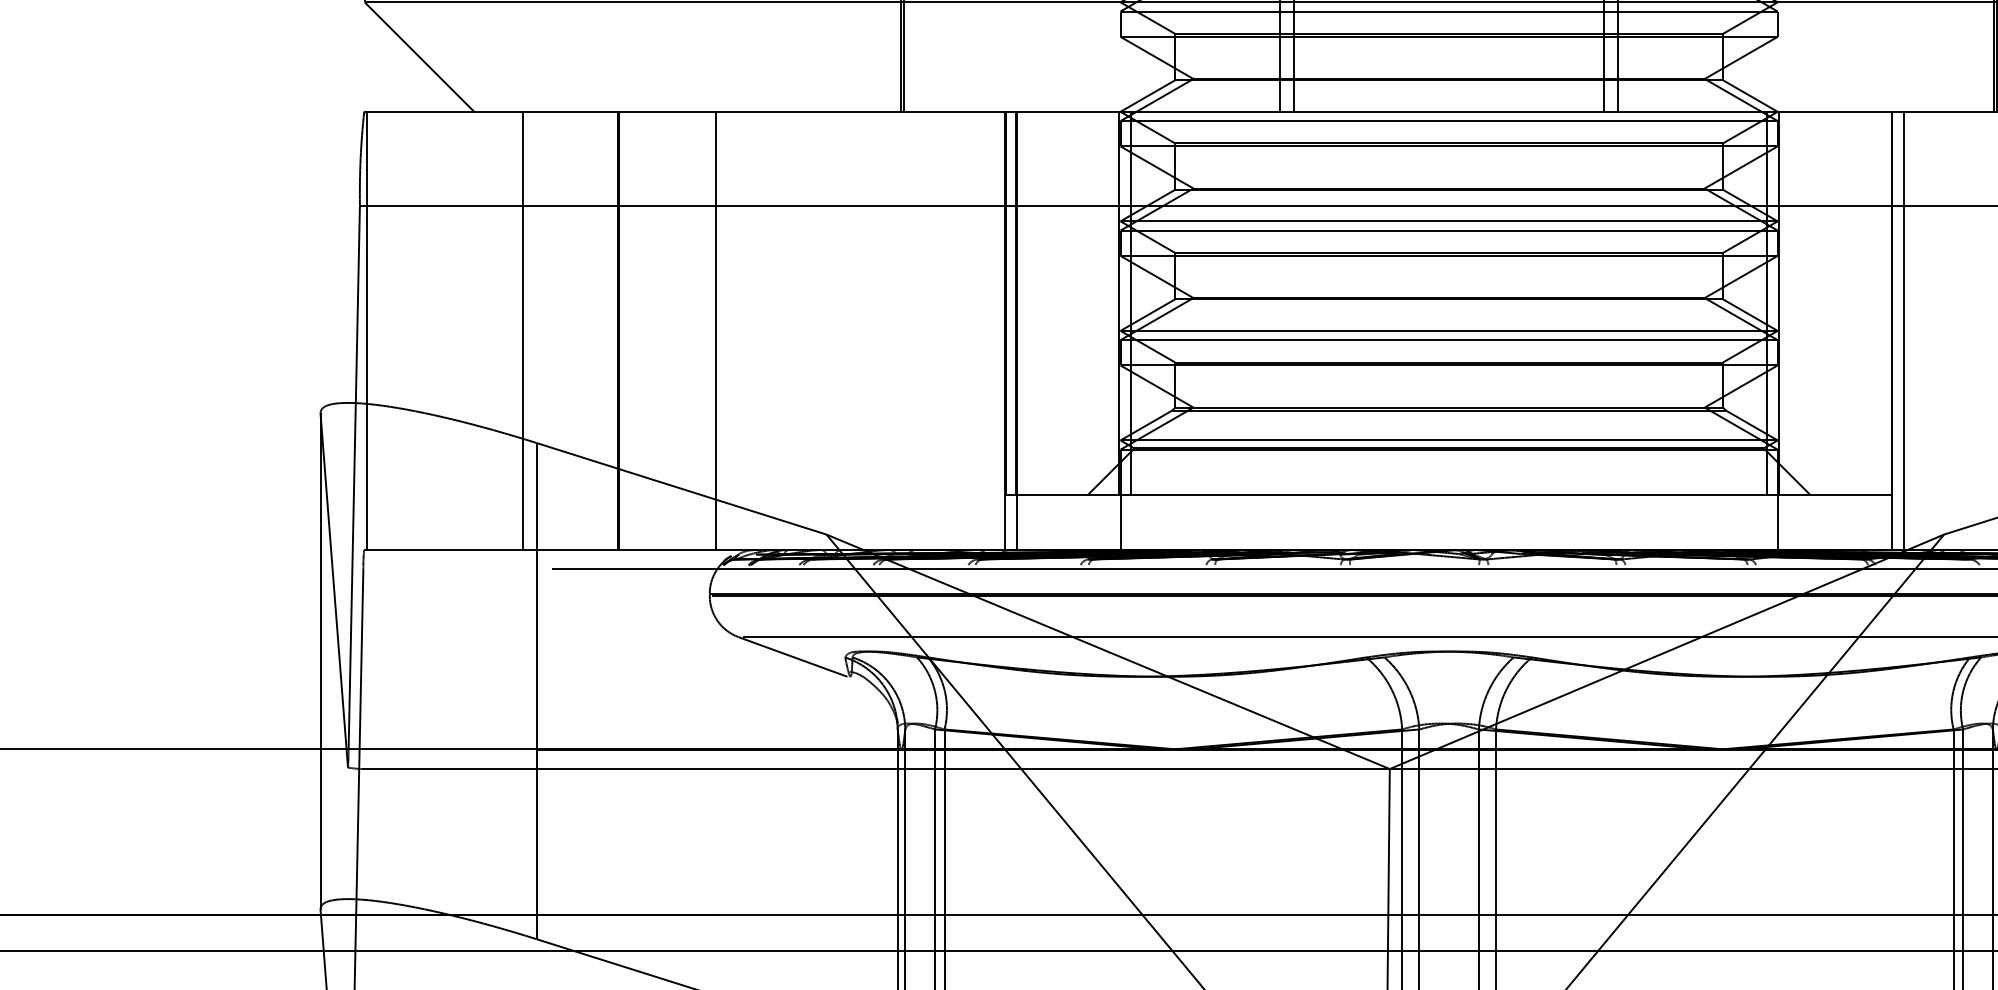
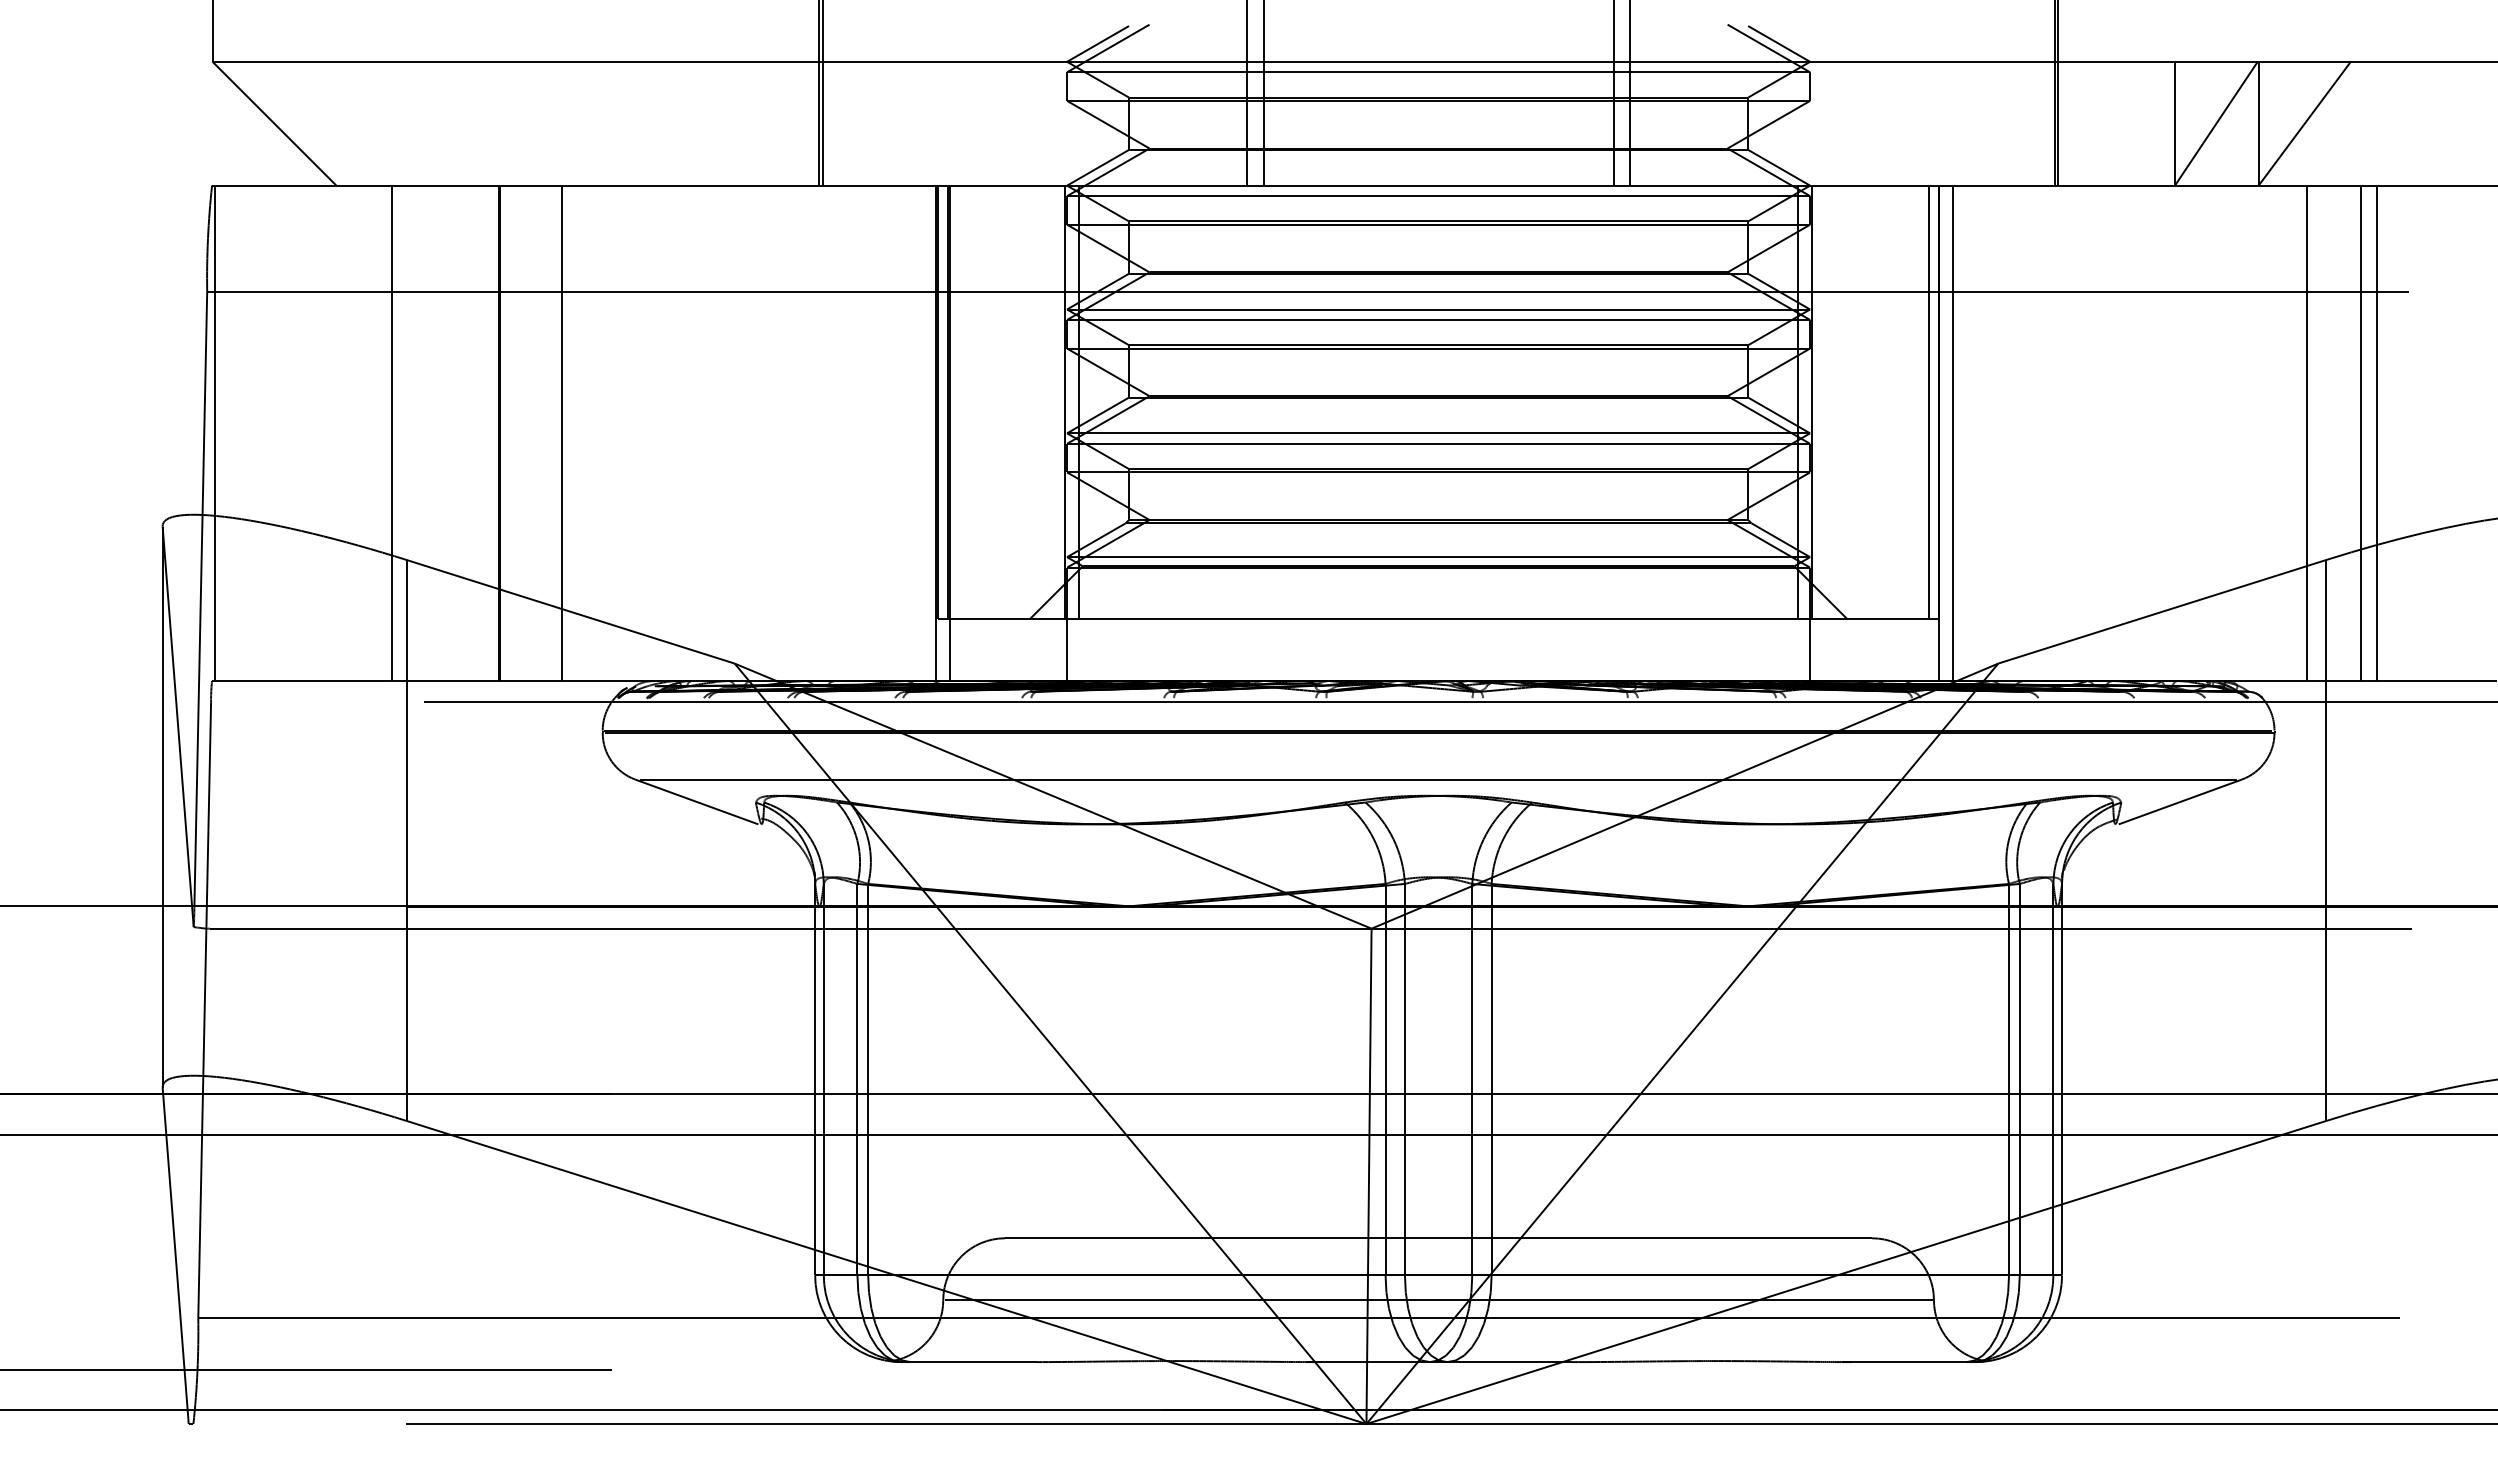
line: (1882, 303) -> (1928, 402), added
line: (715, 331) -> (561, 433), moved

